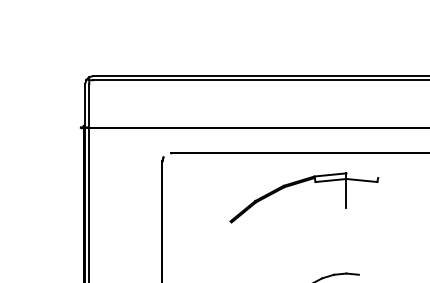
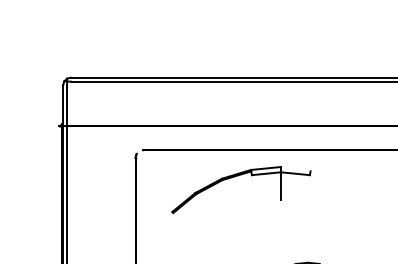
part: (300, 183) -> (237, 176), moved

